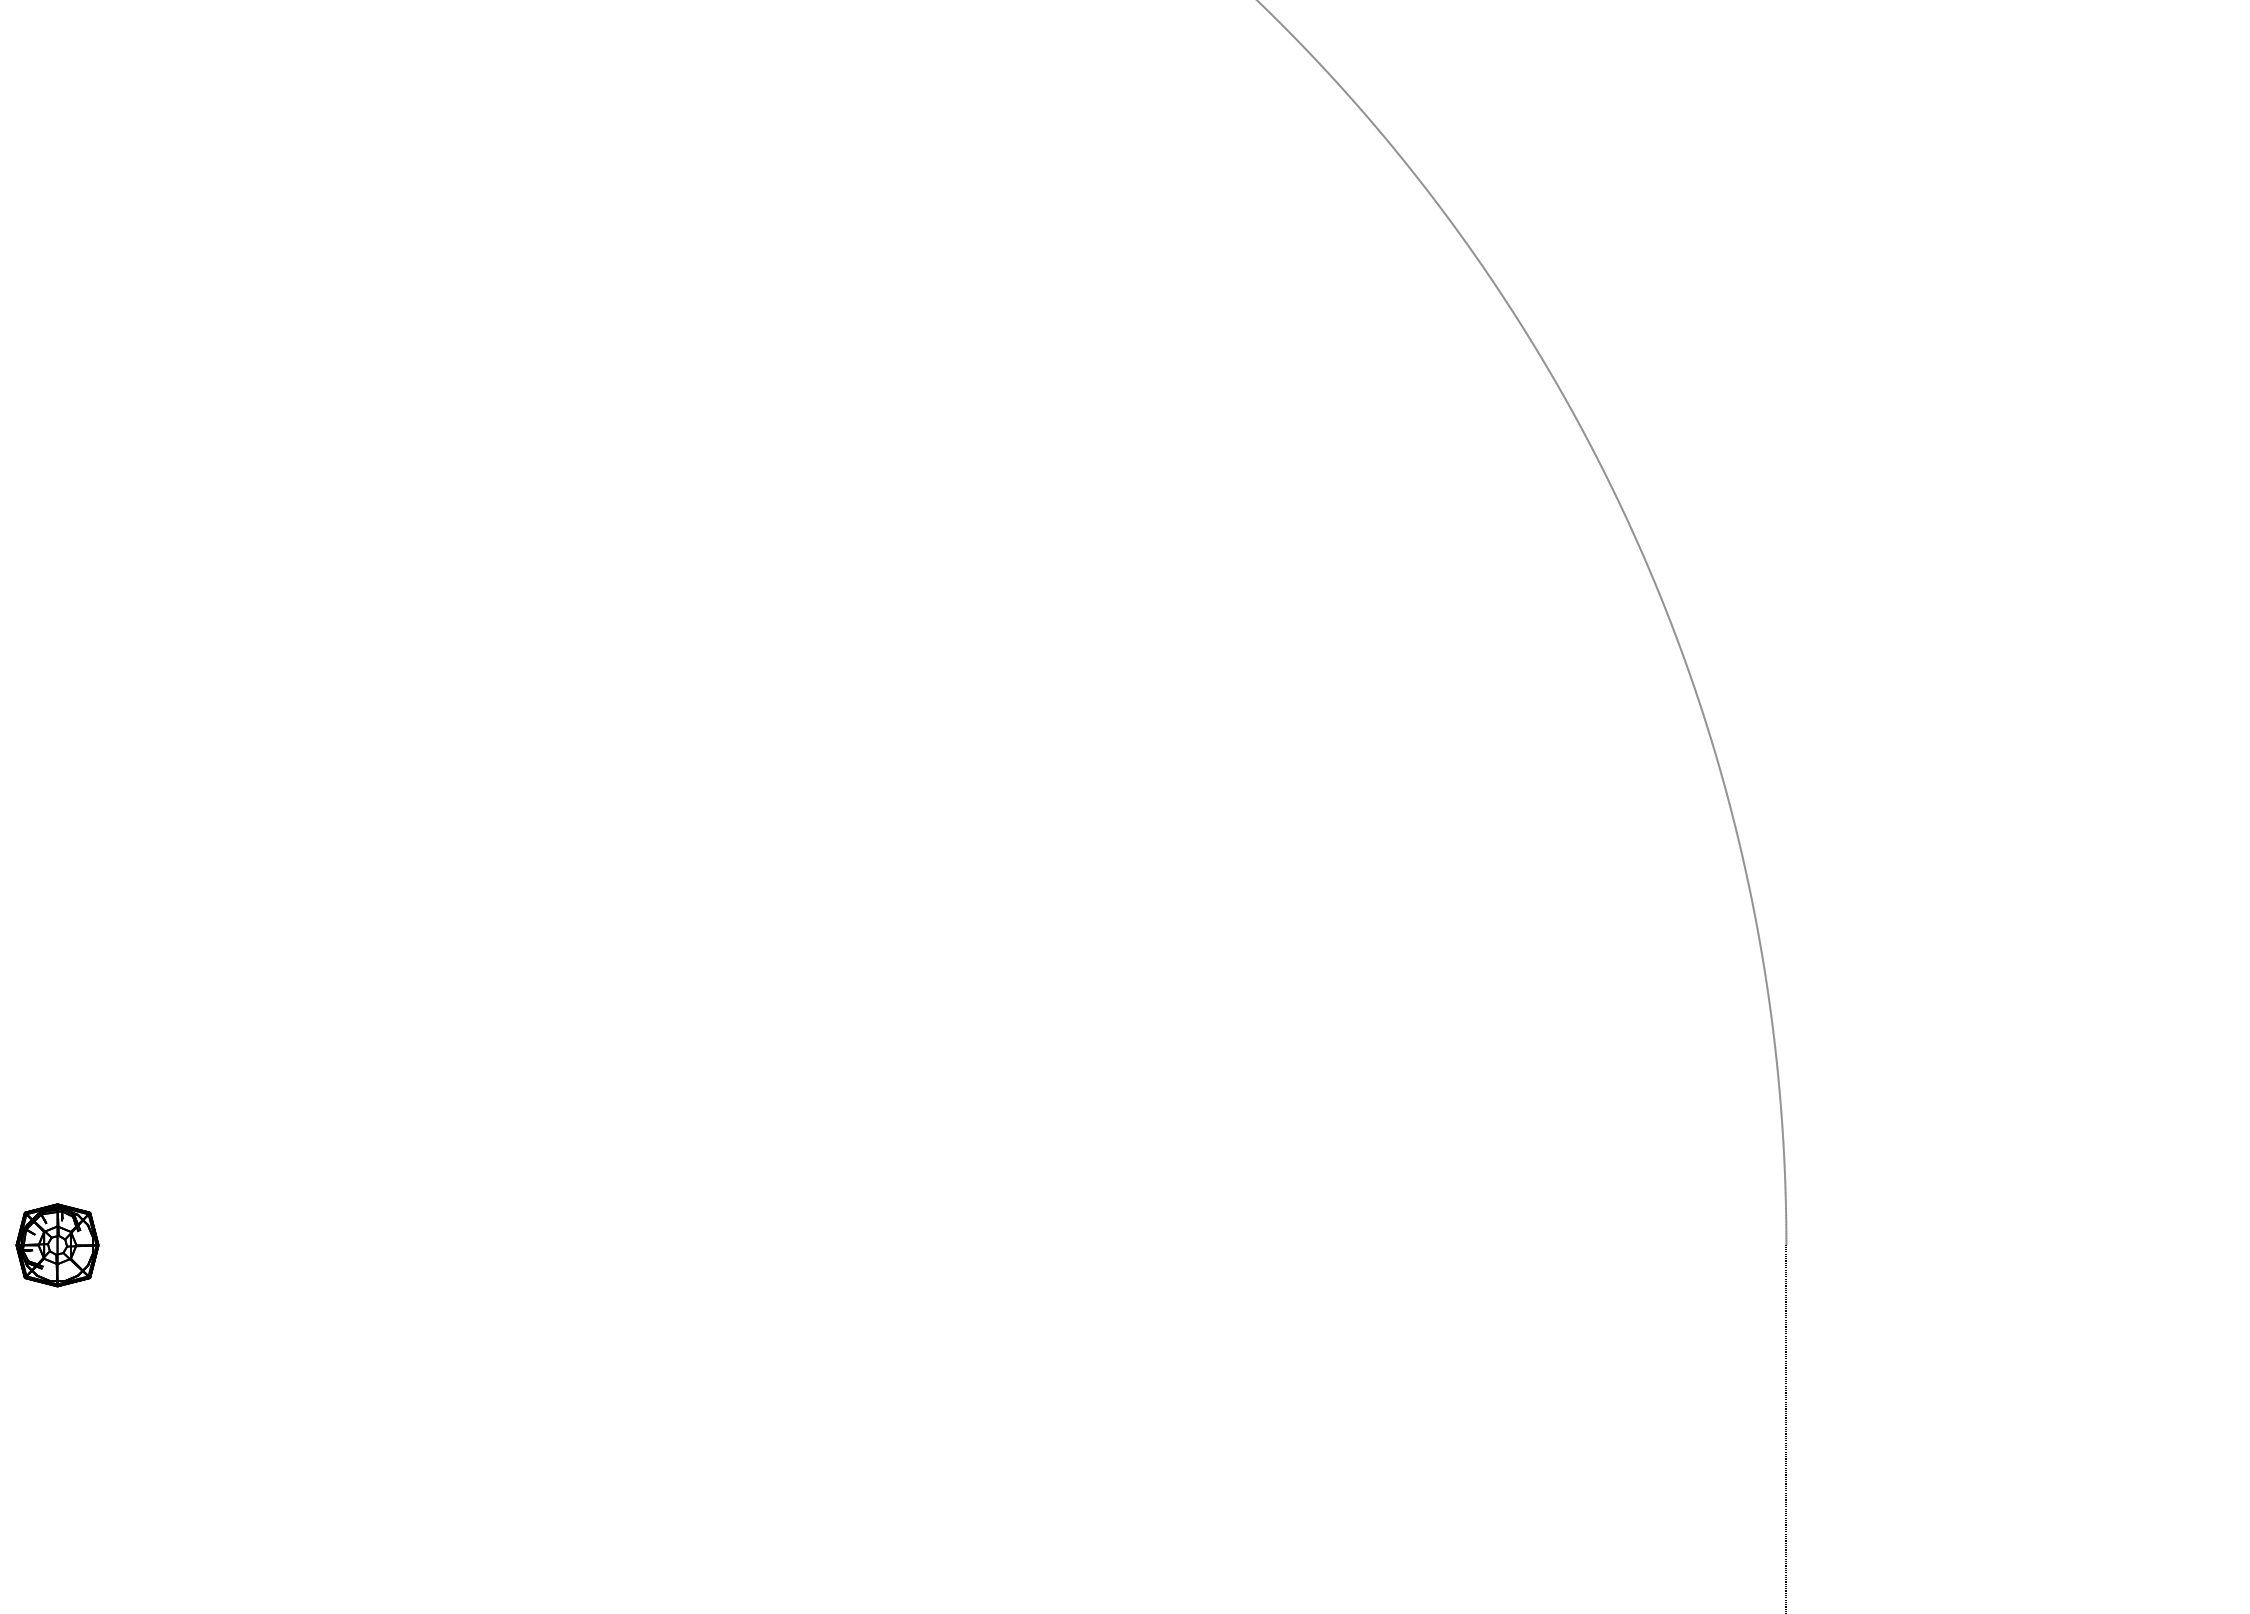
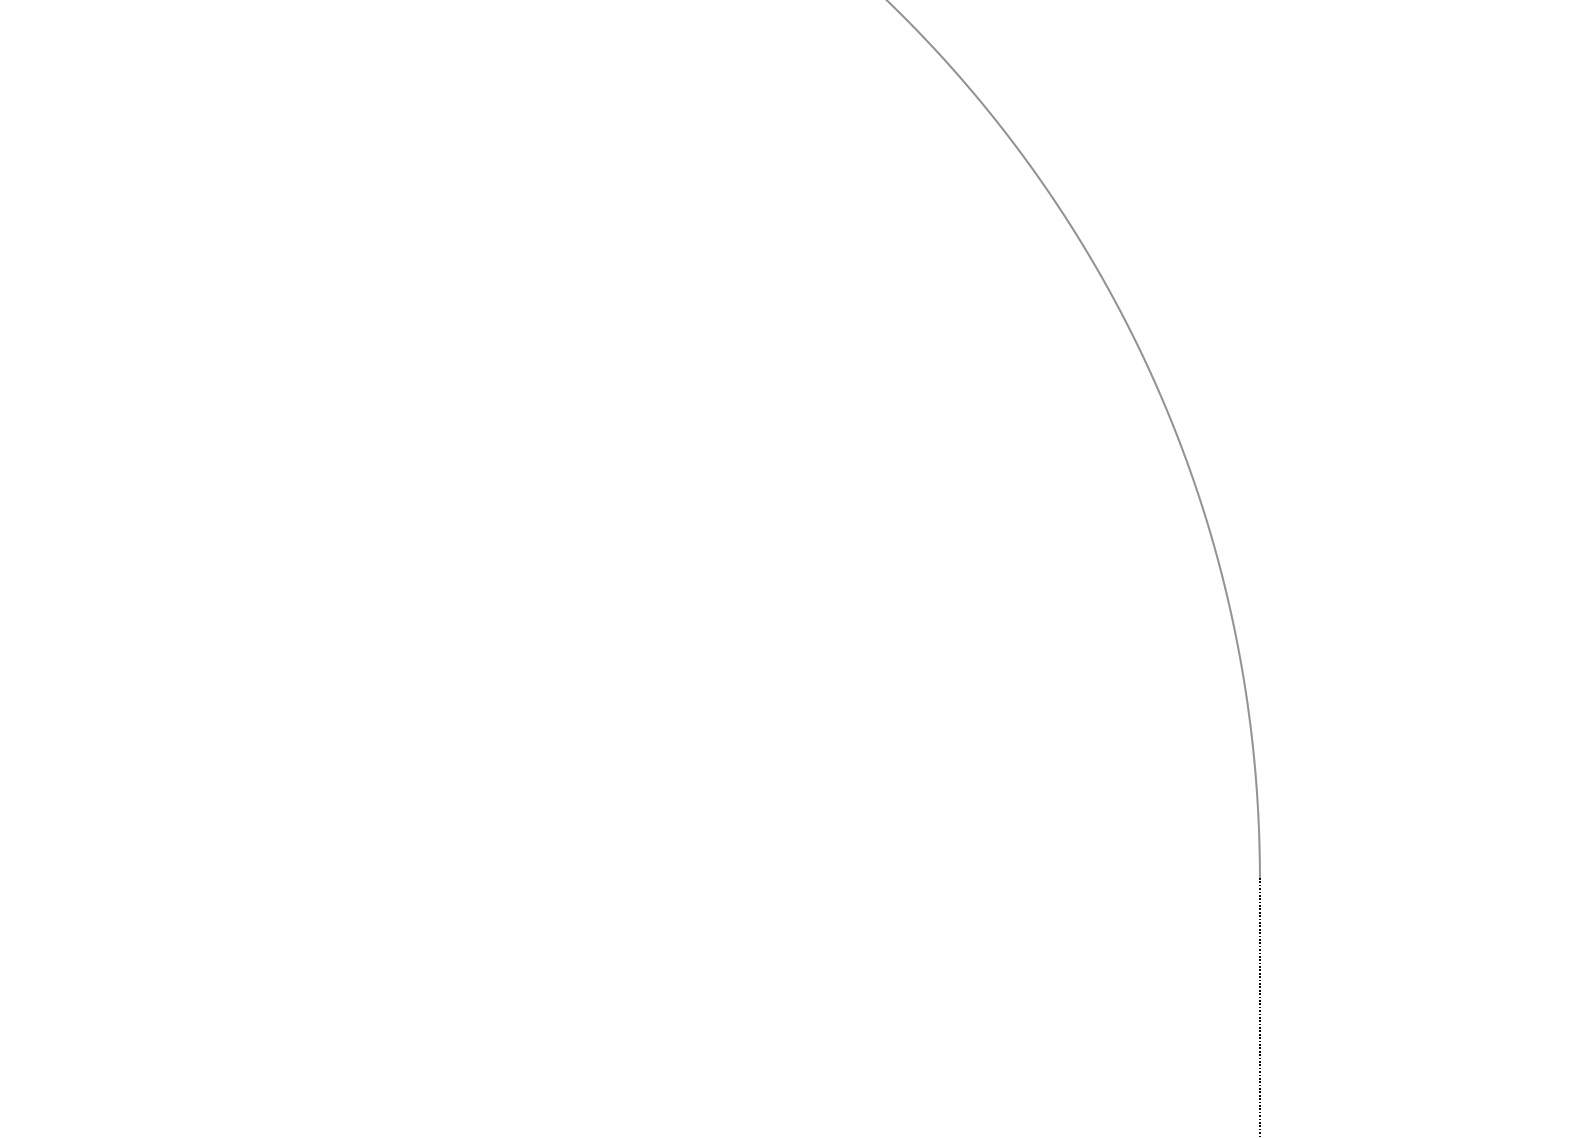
part: (57, 1245) -> (40, 878), removed

